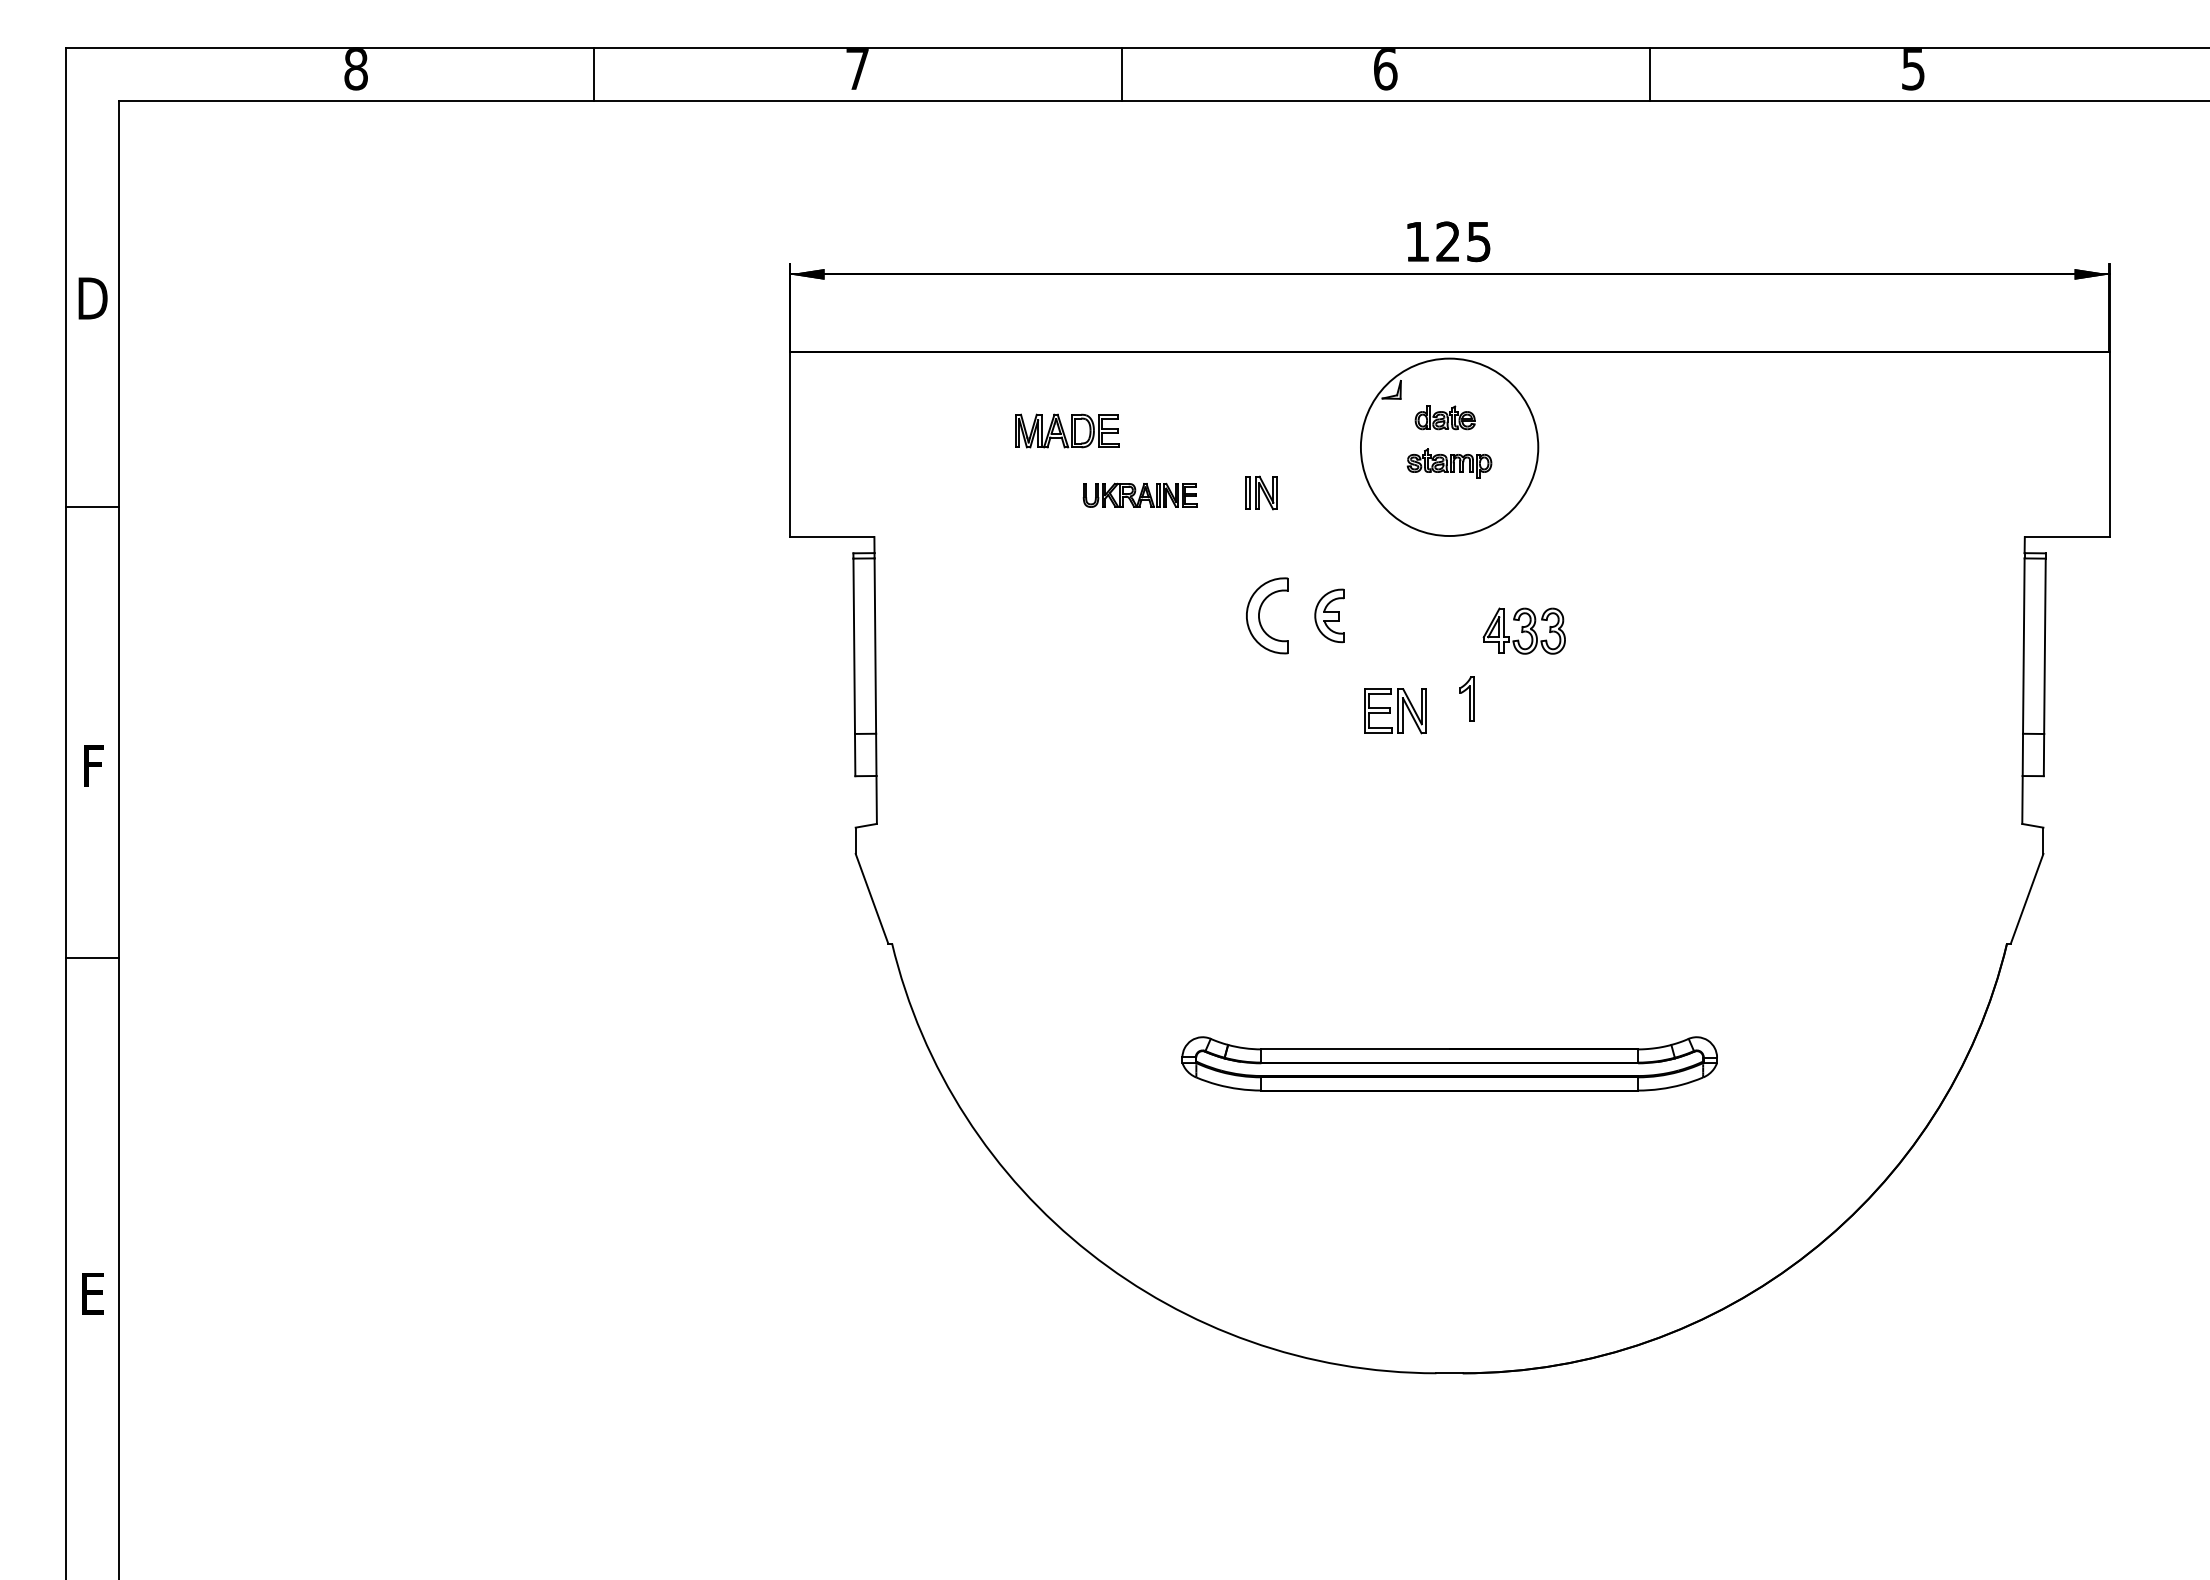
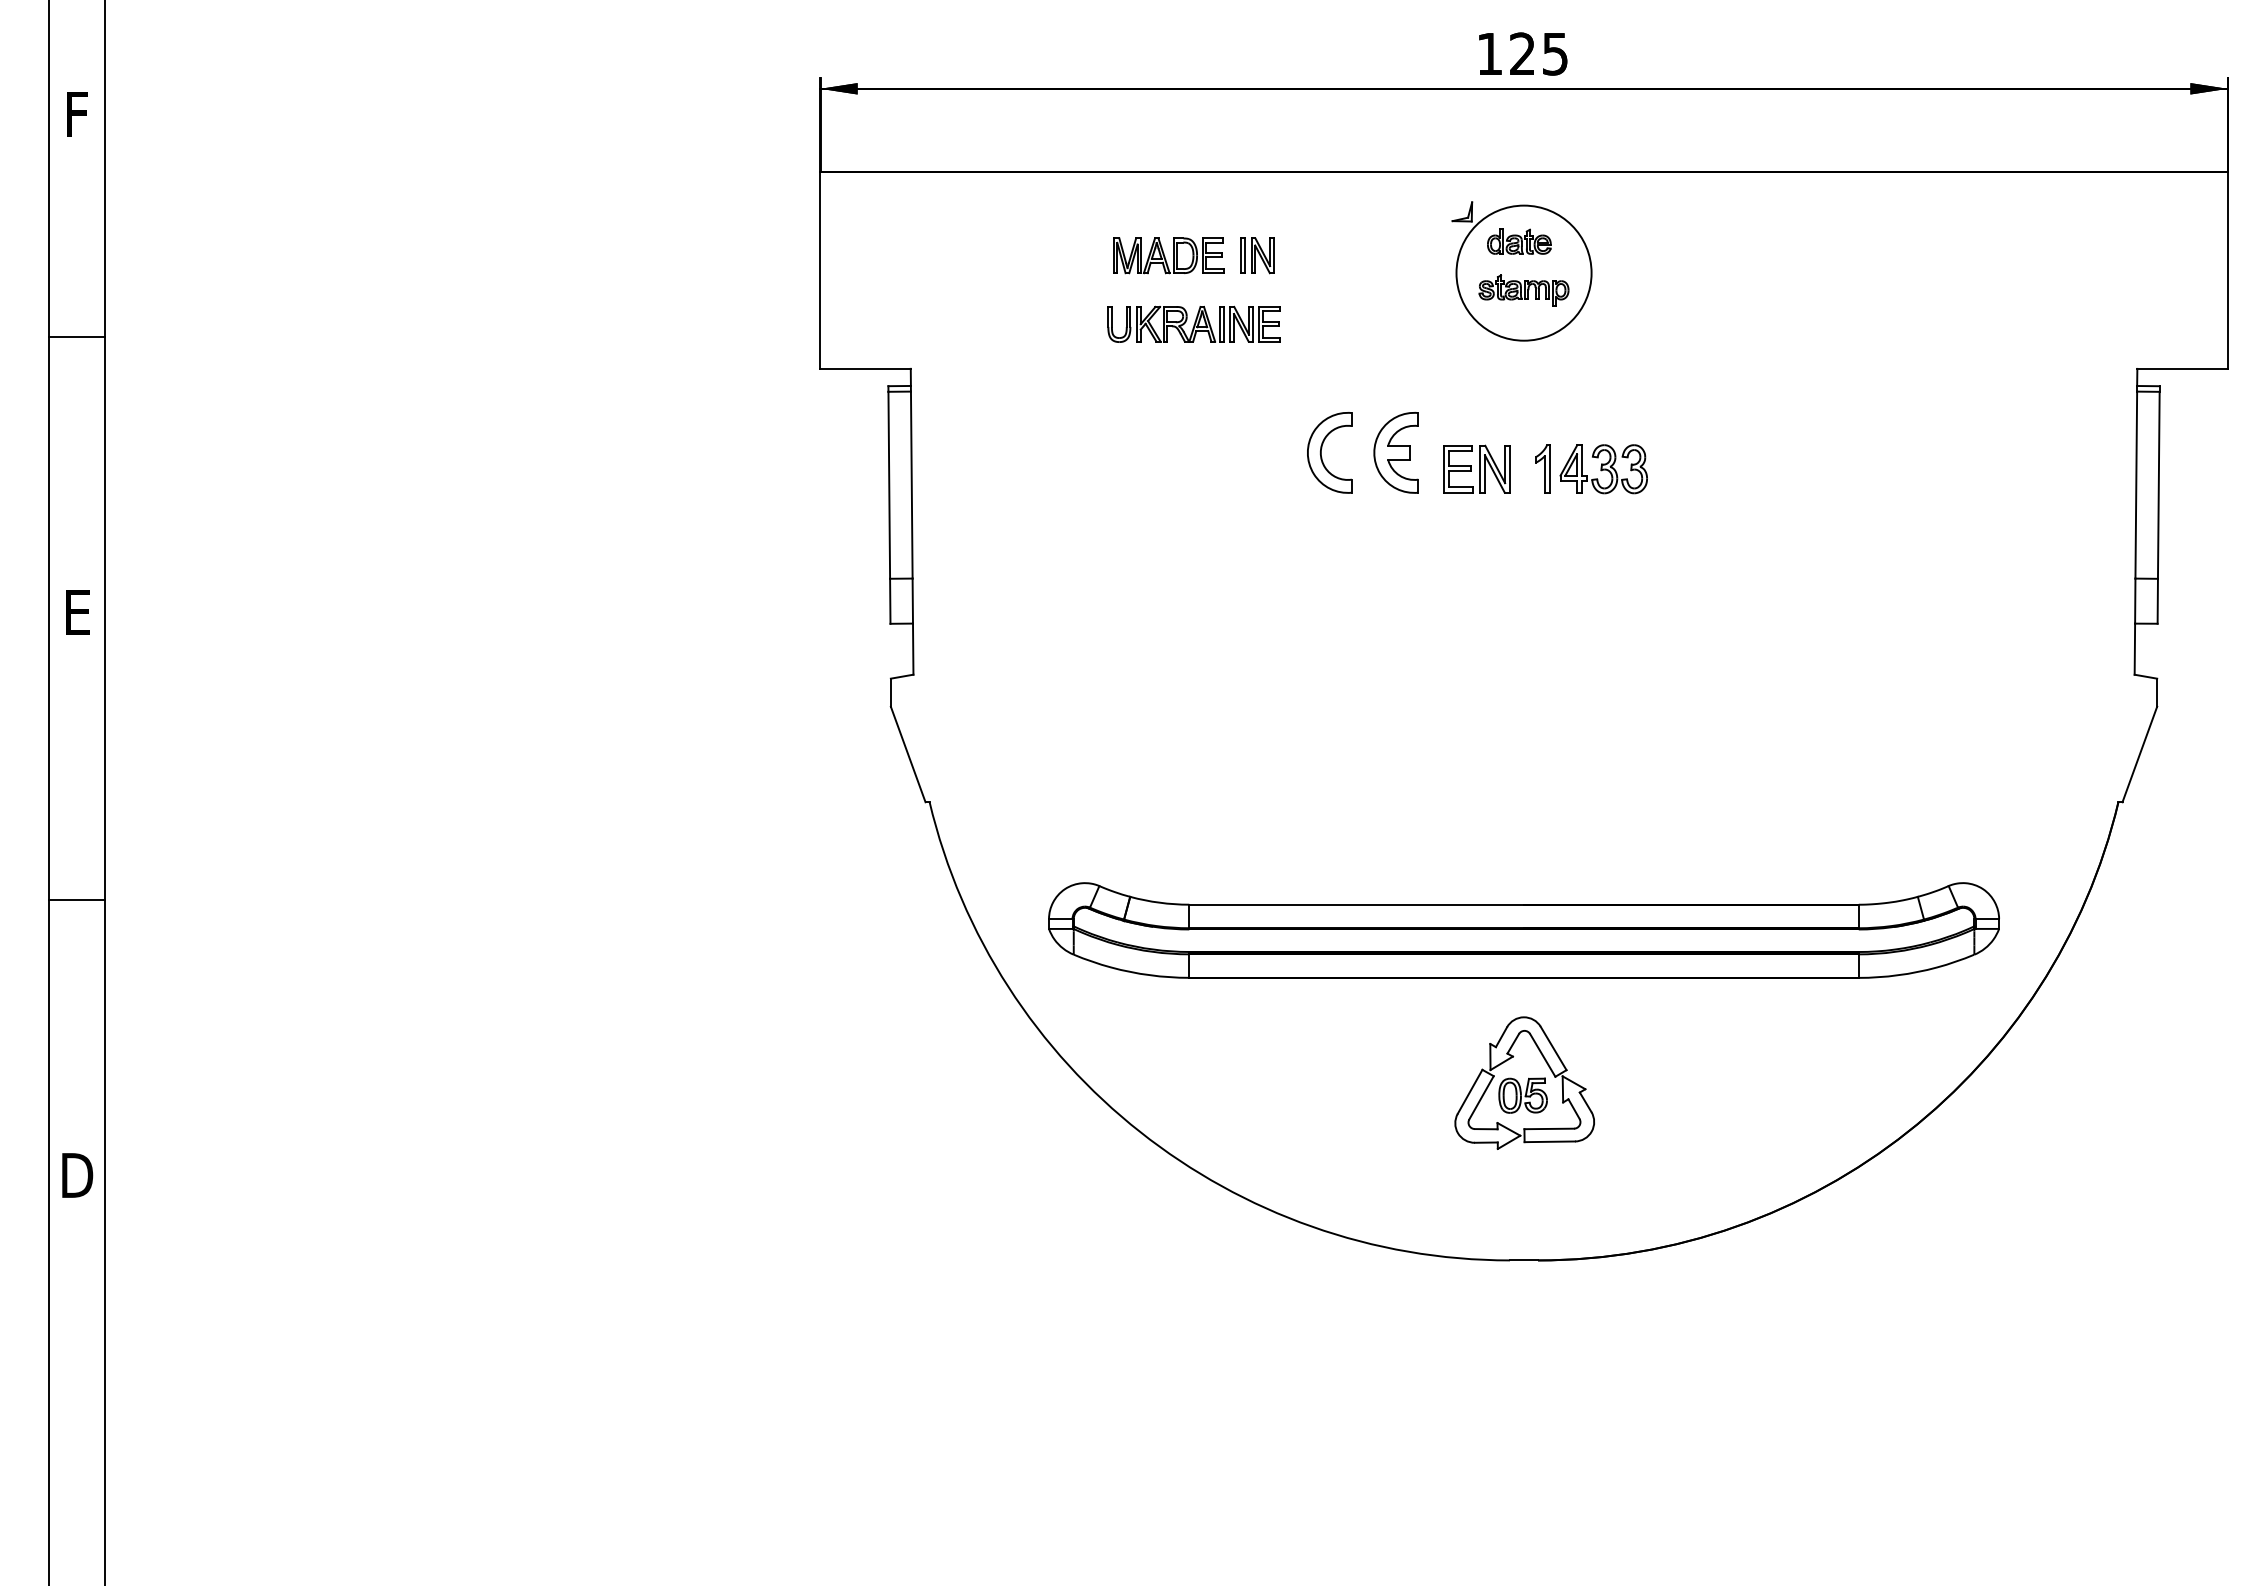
text: (92, 298) -> (77, 114), D -> F
part: (1067, 430) -> (1168, 255), moved
circle: (1449, 446) -> (1523, 272), size x0.71
part: (1261, 492) -> (1257, 255), moved
part: (1139, 495) -> (1193, 324), size x1.43
part: (1329, 615) -> (1396, 452), size x1.43
part: (1466, 698) -> (1542, 468), moved
part: (1395, 711) -> (1477, 469), moved
text: (93, 765) -> (78, 612), F -> E
line: (92, 958) -> (77, 900), moved
part: (1449, 1063) -> (1523, 930), size x1.67
part: (1450, 1206) -> (1525, 1082), added
text: (92, 1293) -> (77, 1175), E -> D

